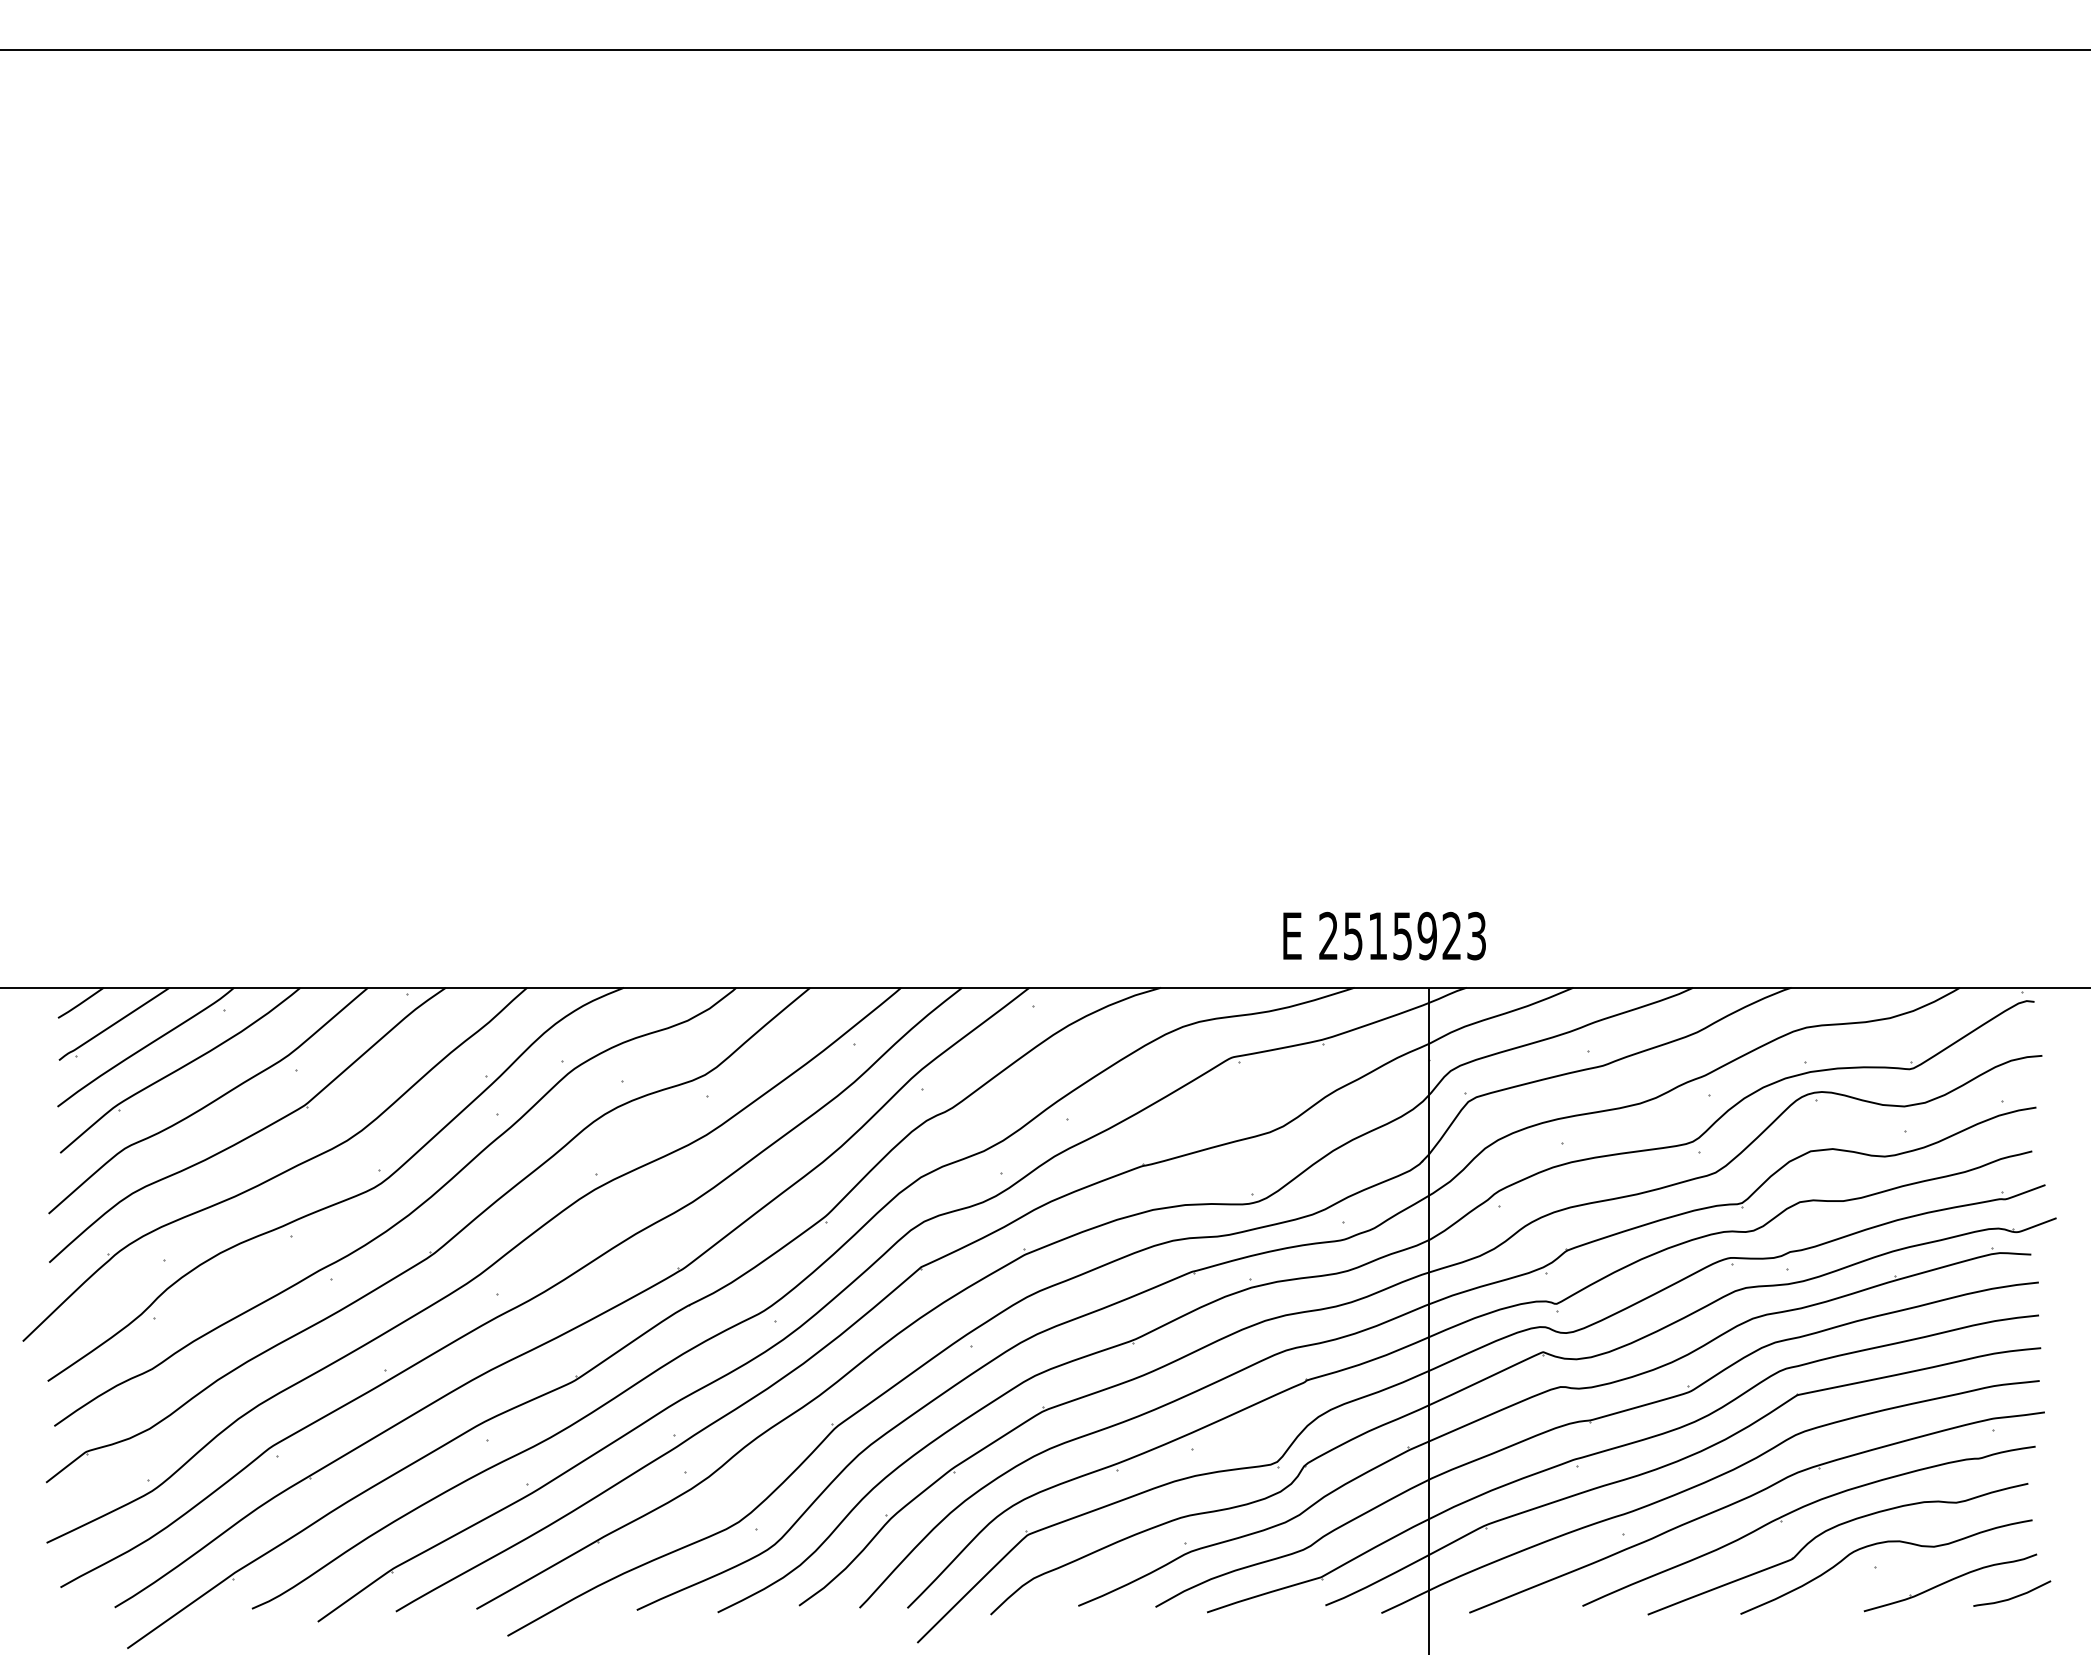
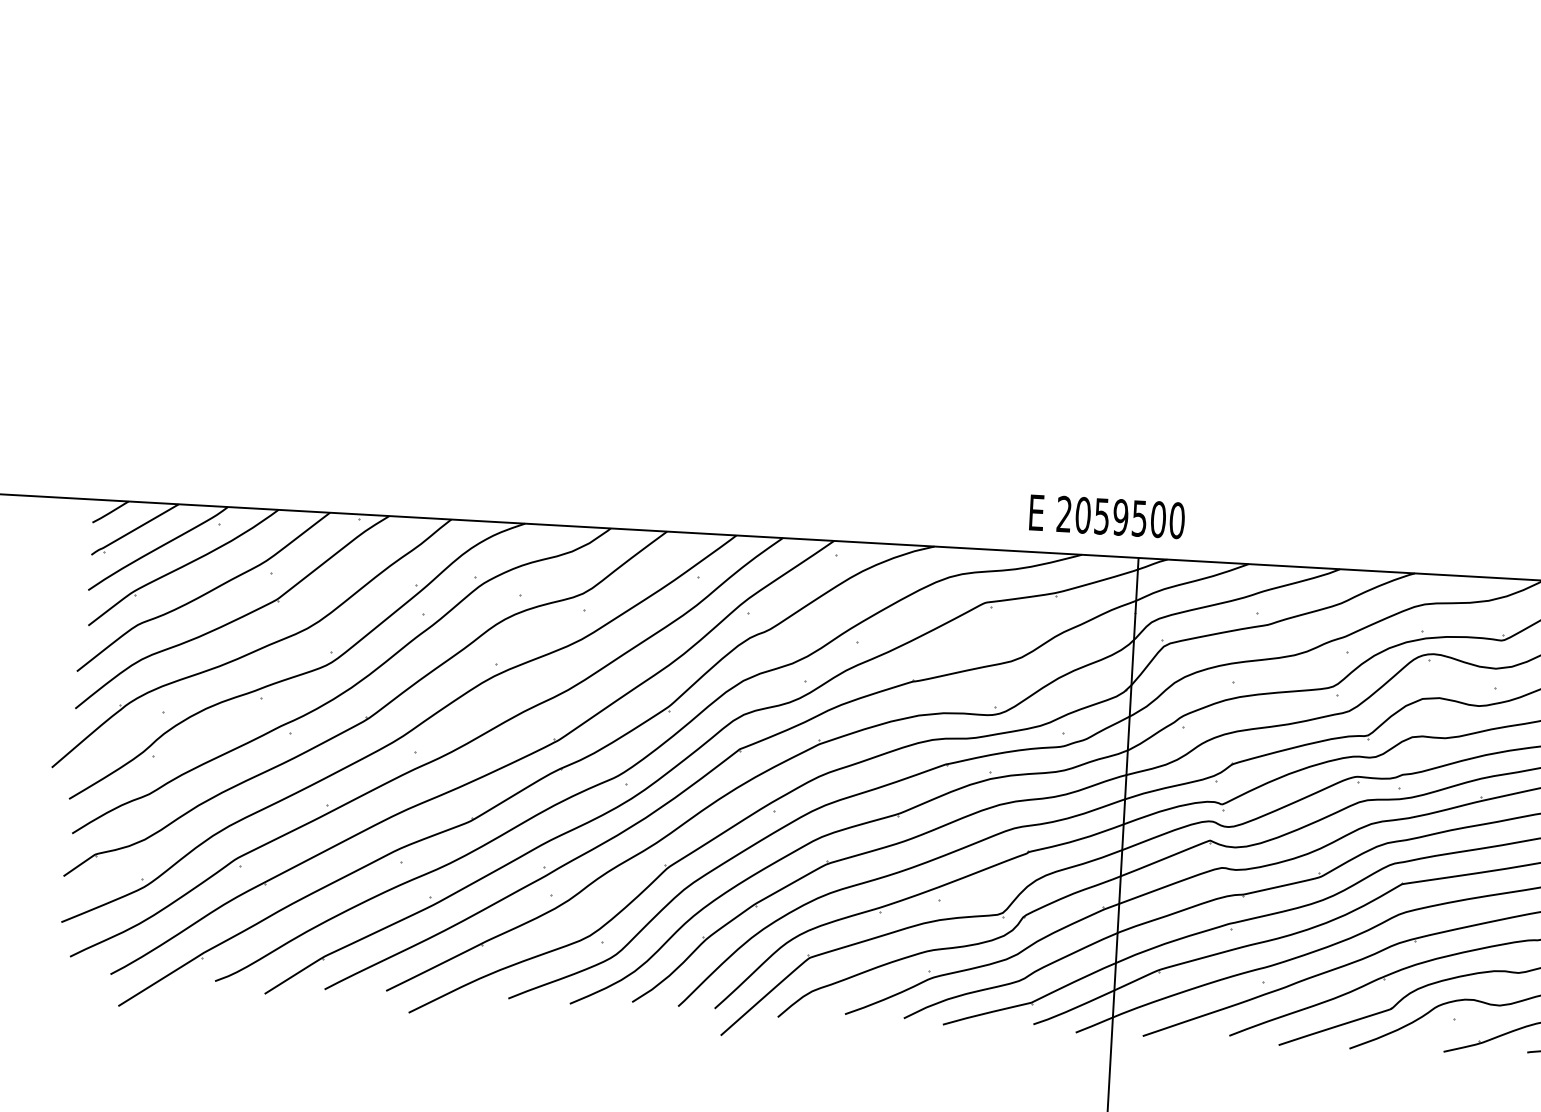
text: (1414, 935) -> (1129, 517), 2515923 -> 2059500

